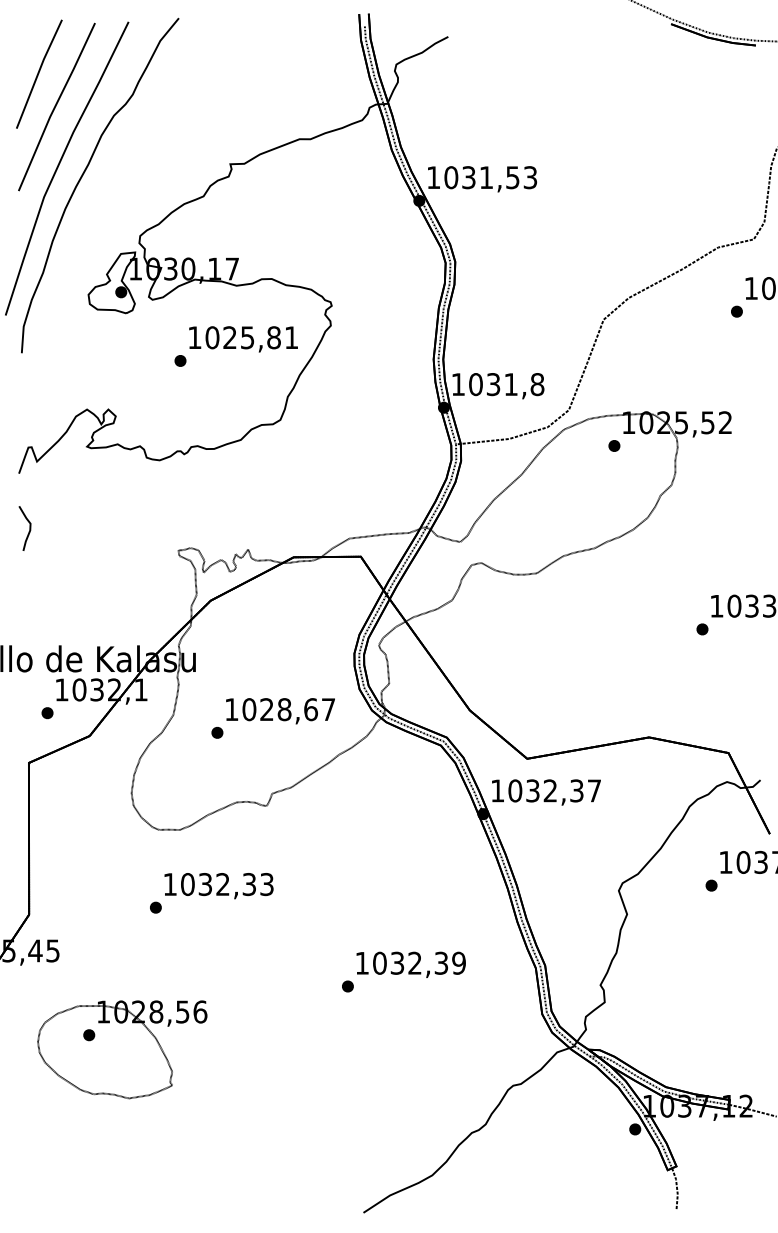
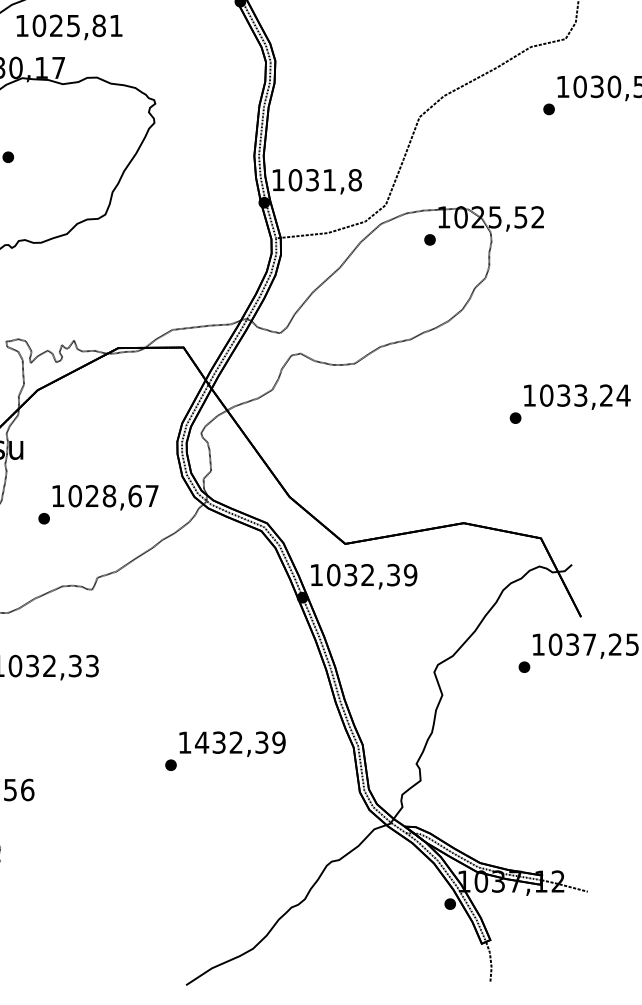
text: (243, 339) -> (69, 27), moved
text: (594, 790) -> (410, 574), 1032,37 -> 1032,39
text: (379, 962) -> (201, 741), 1032,39 -> 1432,39

